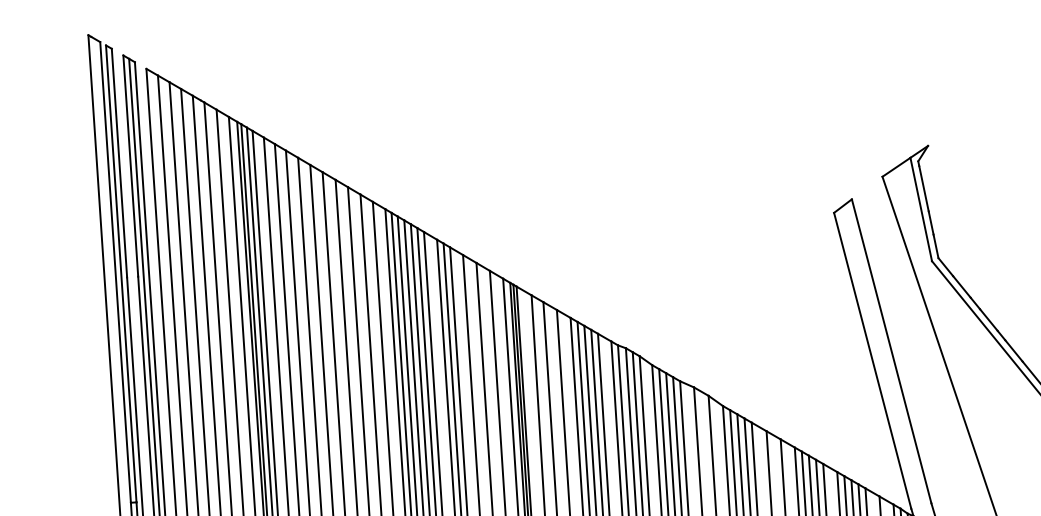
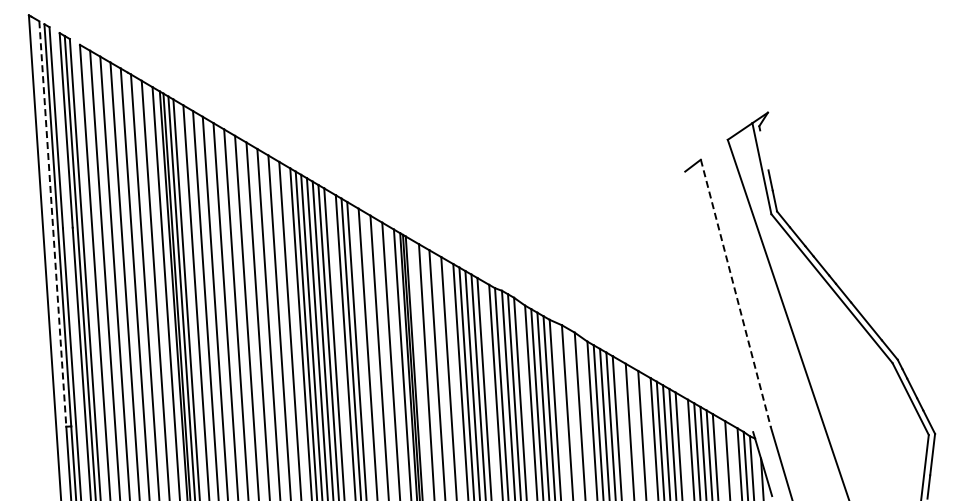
line: (924, 188) -> (764, 150), removed
line: (115, 272) -> (52, 224), solid -> dashed
line: (891, 351) -> (735, 293), solid -> dashed
line: (873, 360) -> (719, 301), removed

